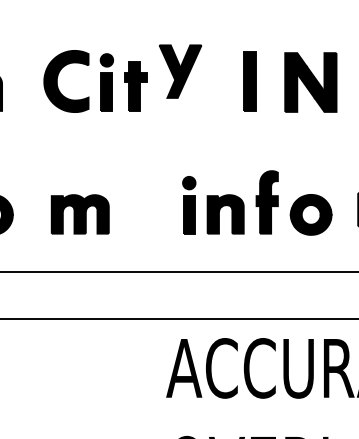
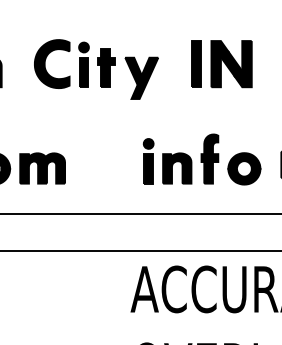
part: (180, 71) -> (141, 78), moved
part: (310, 82) -> (231, 64), moved
part: (79, 214) -> (42, 168), moved

